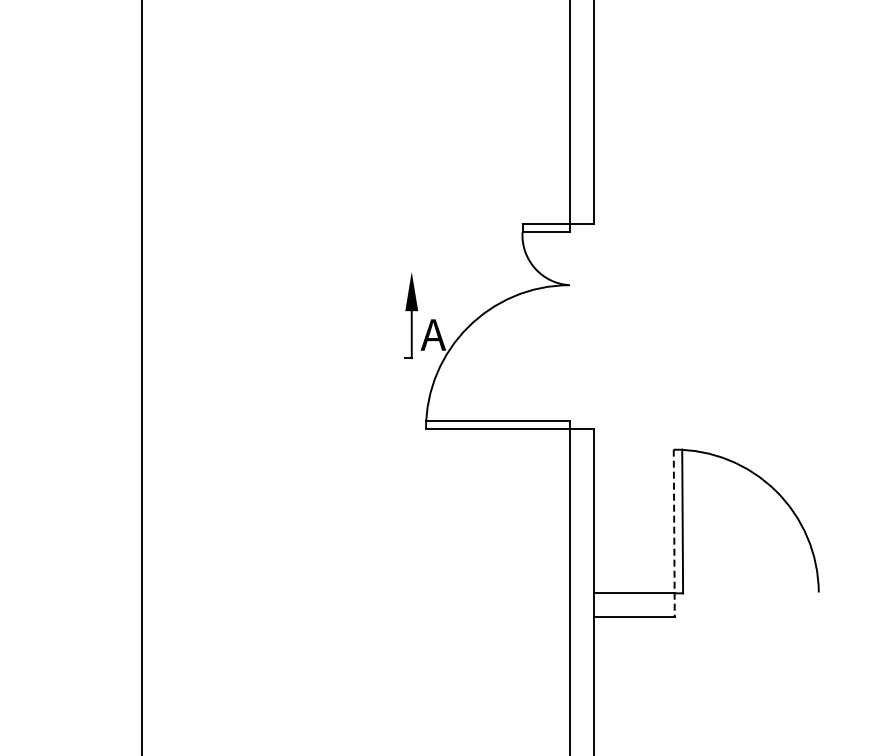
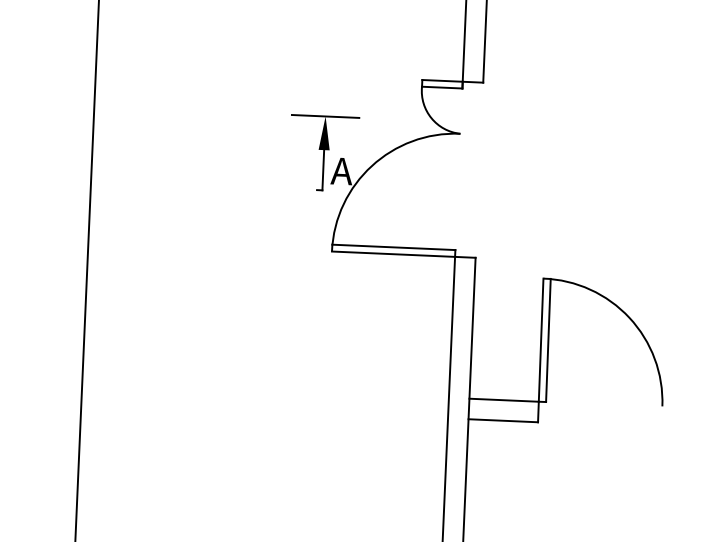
line: (411, 271) -> (325, 116), added
line: (674, 533) -> (540, 350), dashed -> solid

